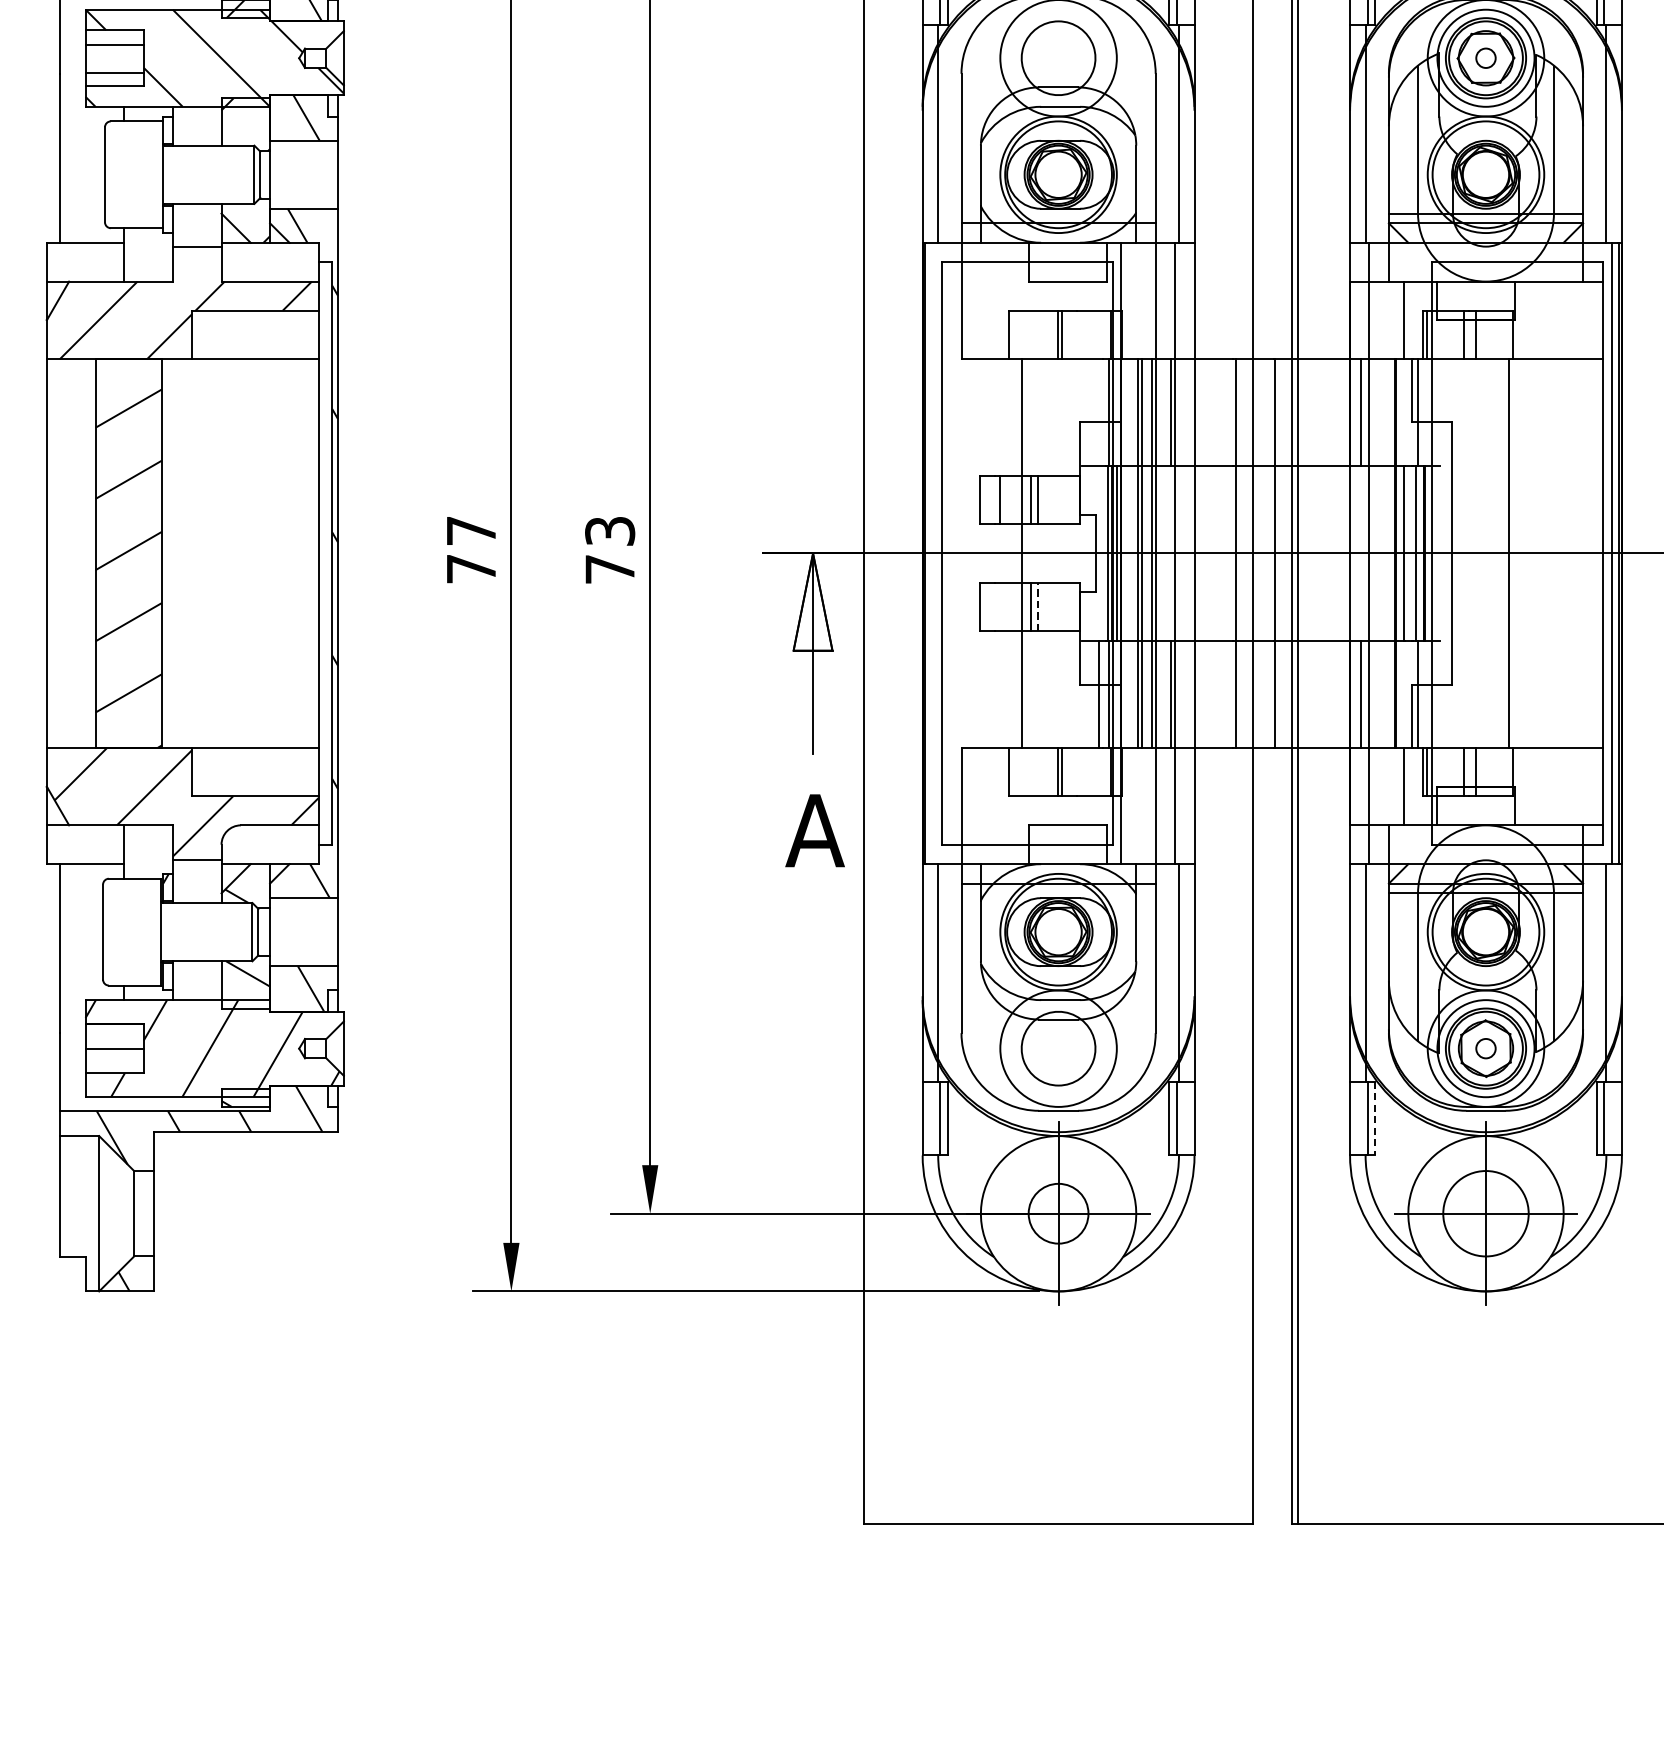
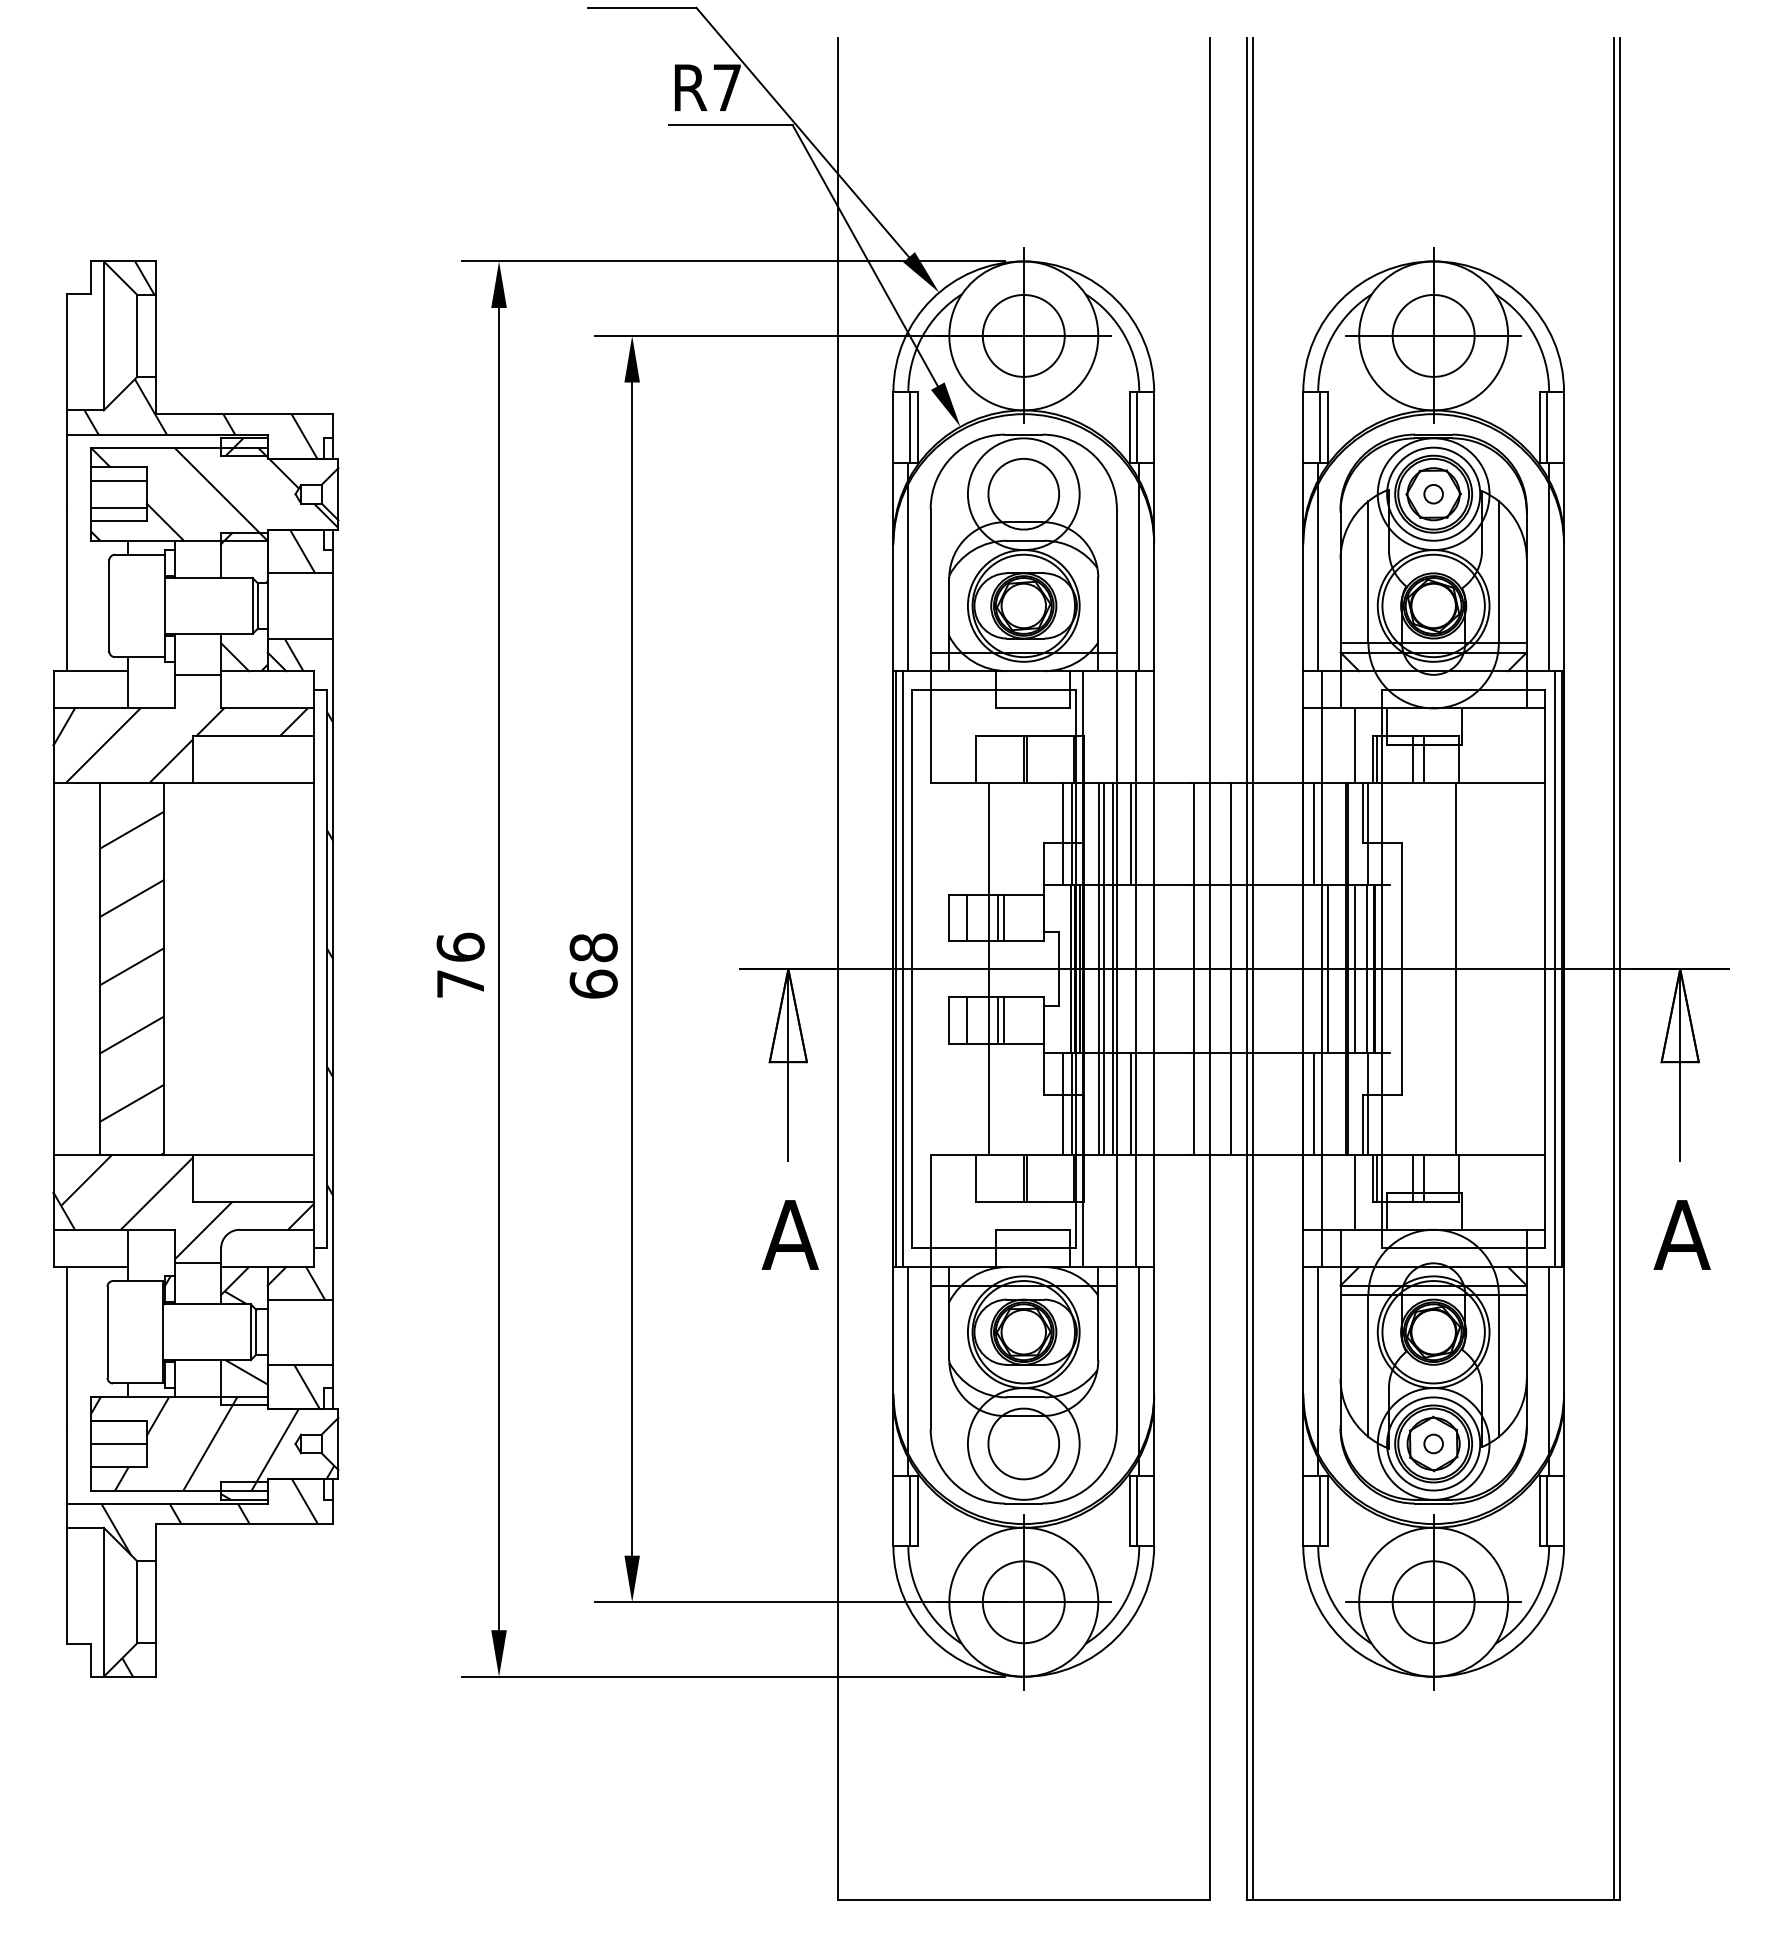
line: (1098, 412) -> (1062, 833), added
text: (471, 529) -> (460, 946), 77 -> 76
text: (609, 549) -> (593, 965), 73 -> 68
line: (1375, 552) -> (1327, 968), added
line: (932, 553) -> (902, 969), added
line: (1038, 606) -> (1004, 1019), dashed -> solid
line: (999, 607) -> (967, 1020), added
line: (1375, 1119) -> (1327, 1511), dashed -> solid
circle: (1058, 1213) -> (1023, 1602), size x1.43

